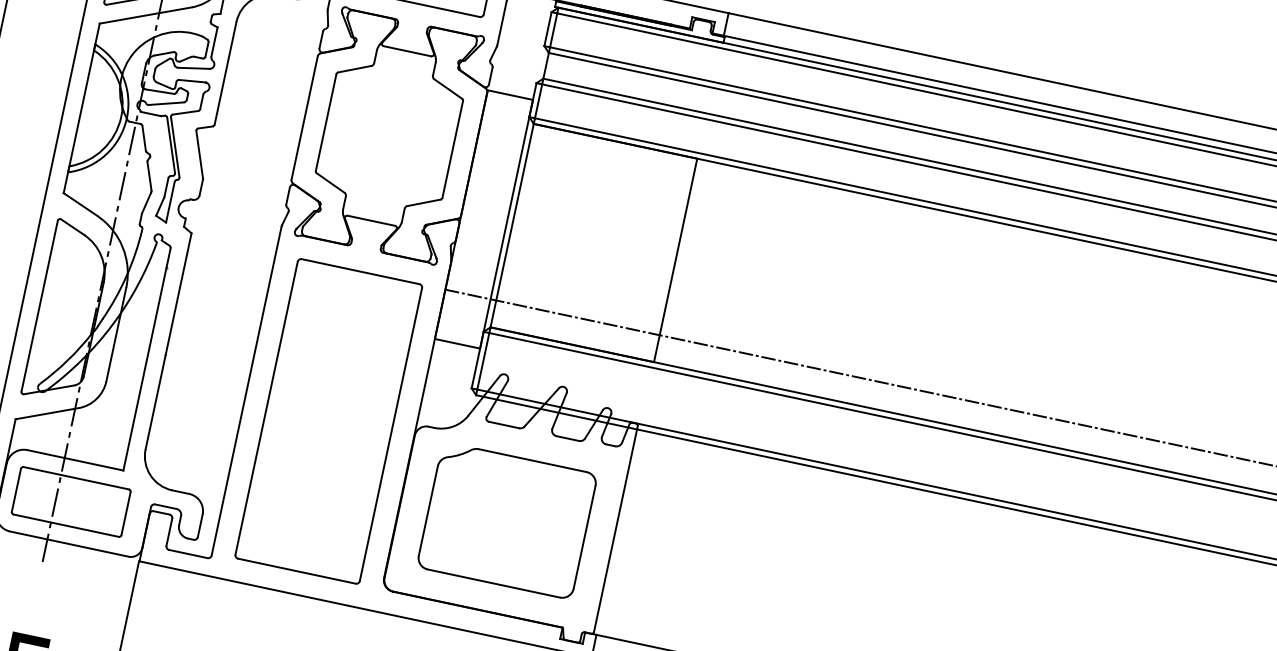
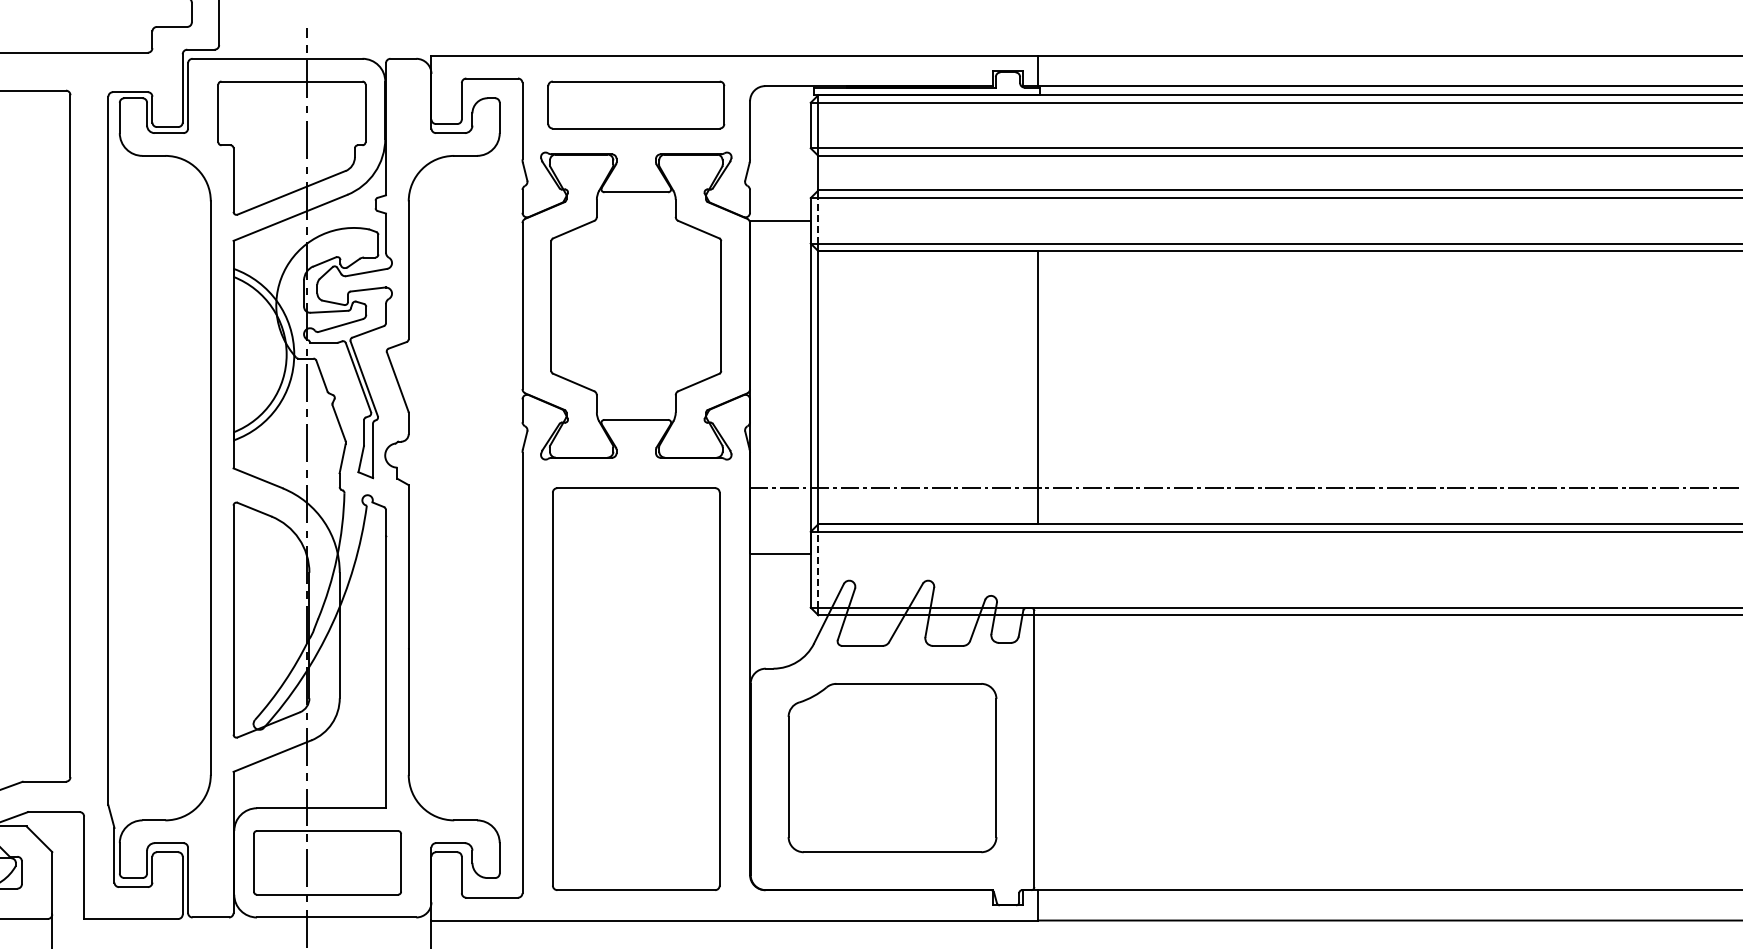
line: (538, 101) -> (818, 220), solid -> dashed
line: (483, 361) -> (818, 569), solid -> dashed

